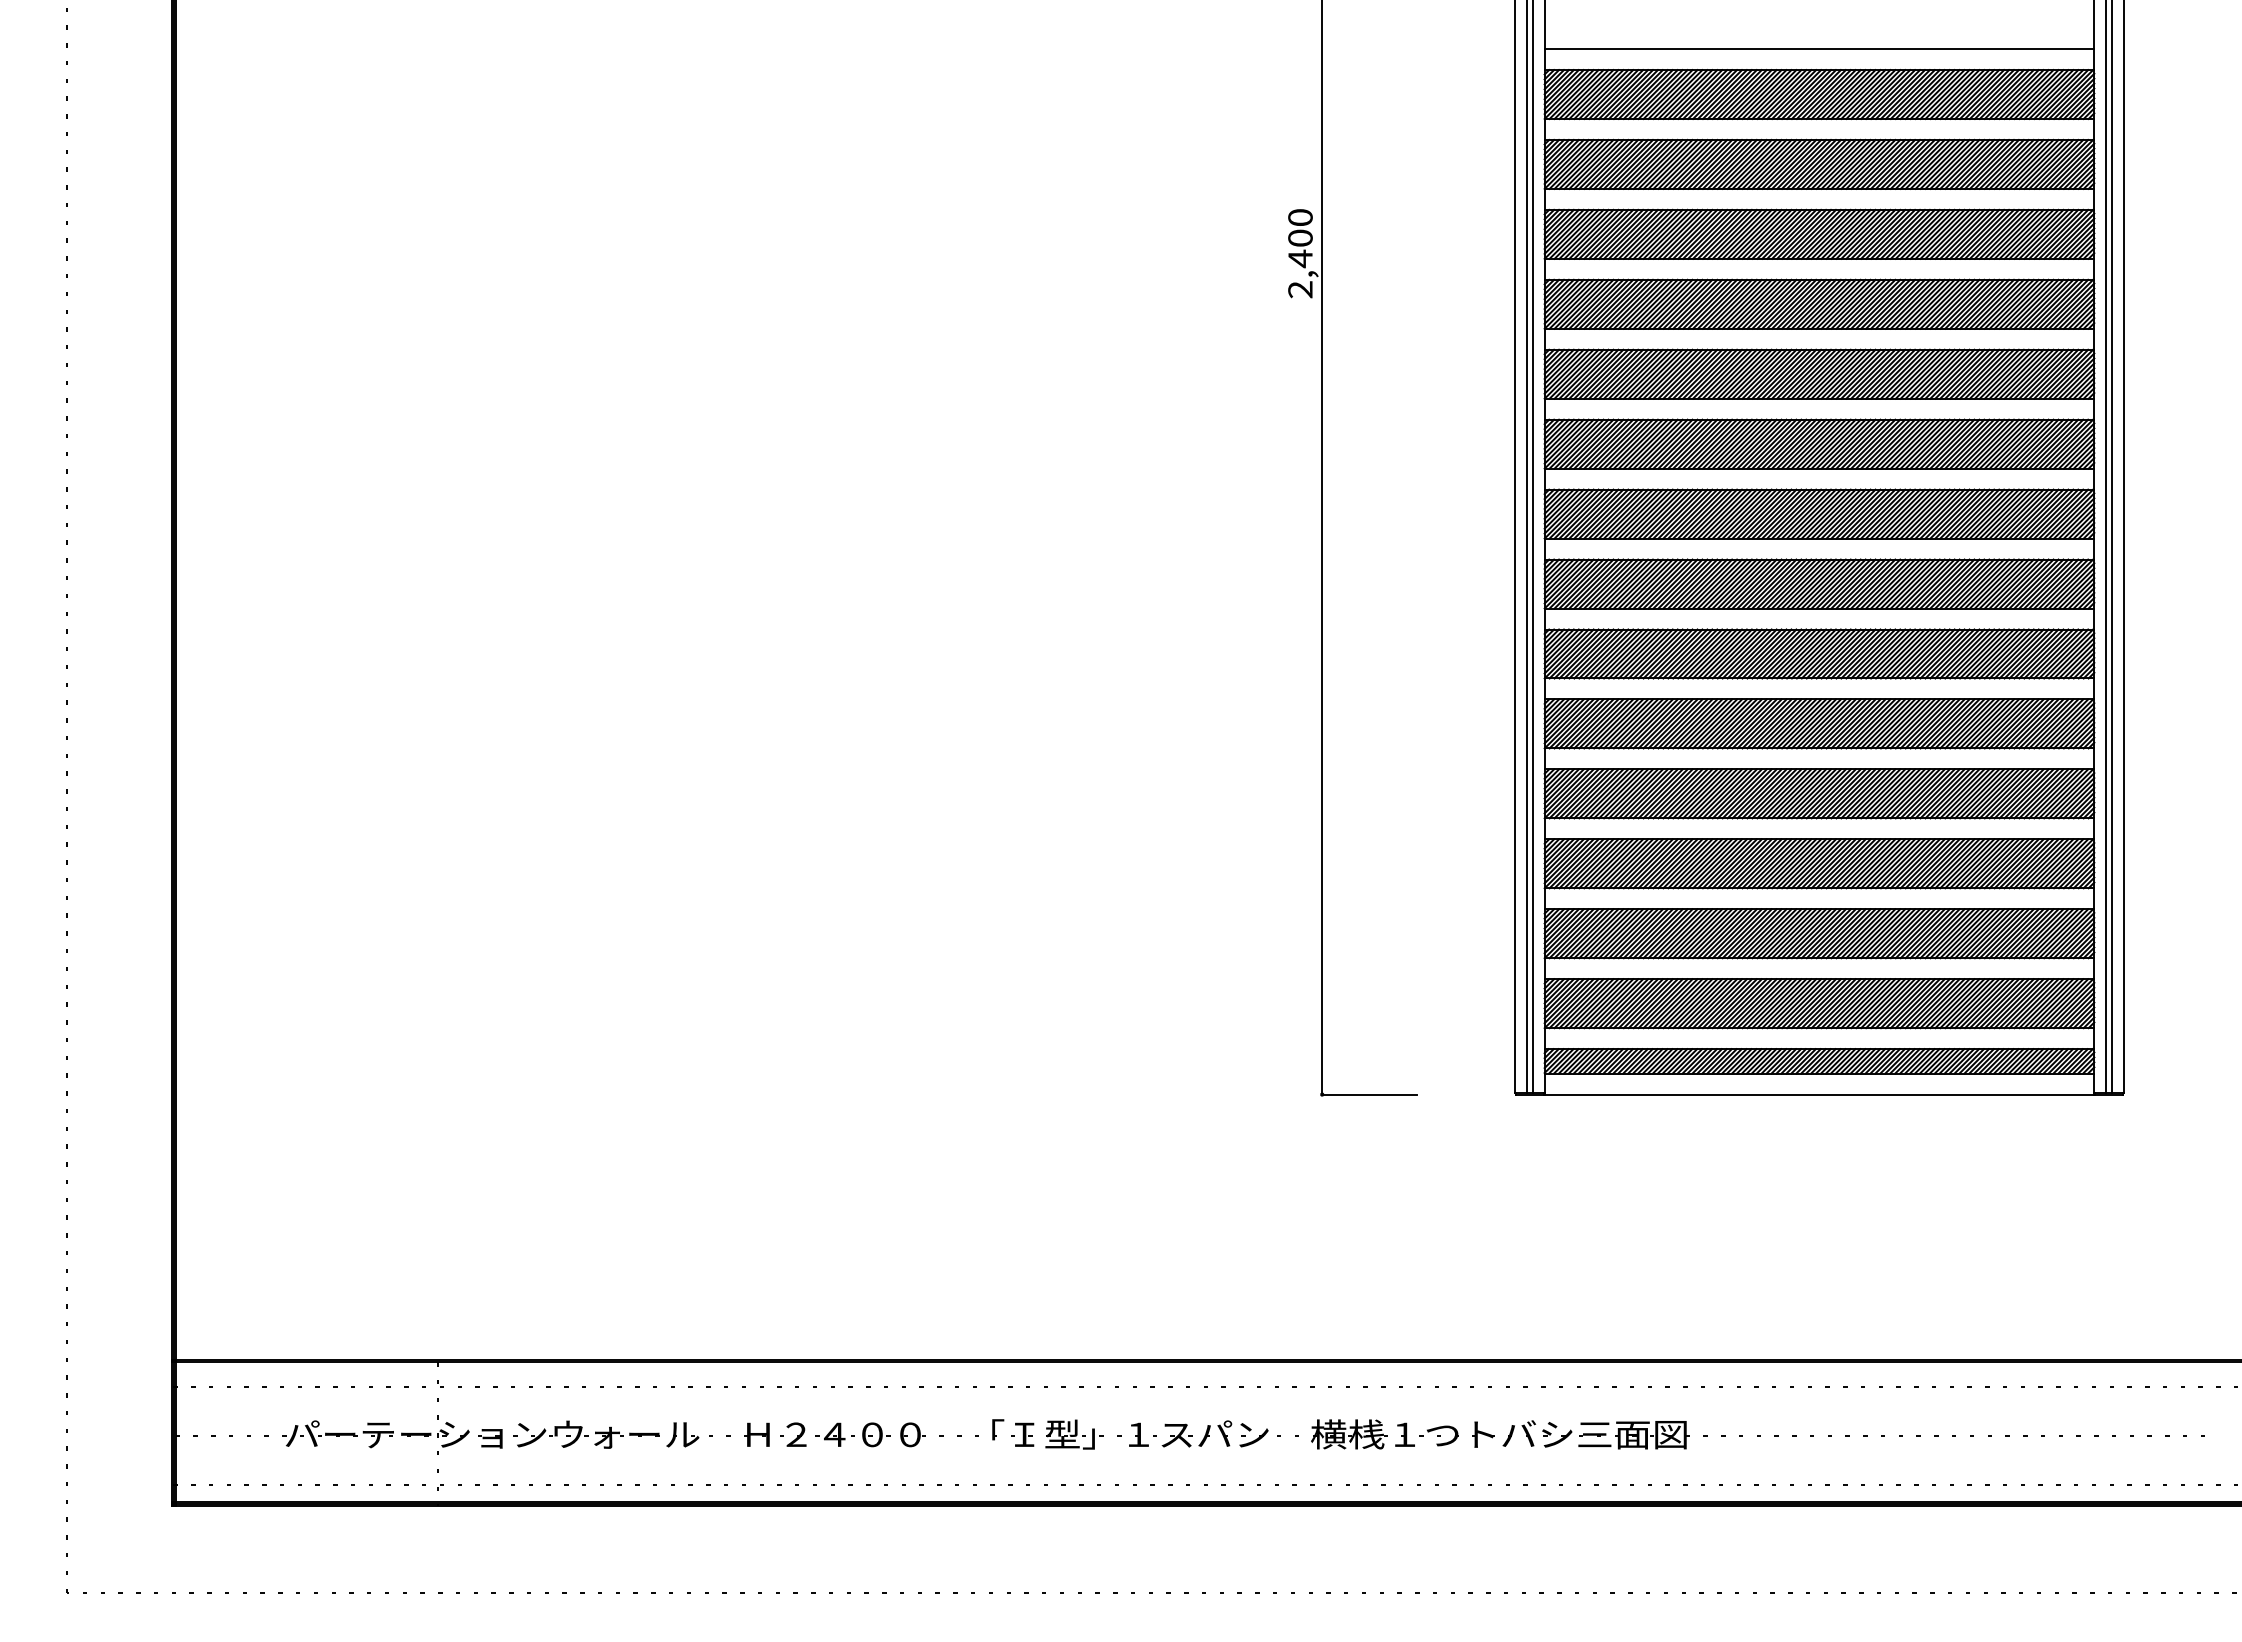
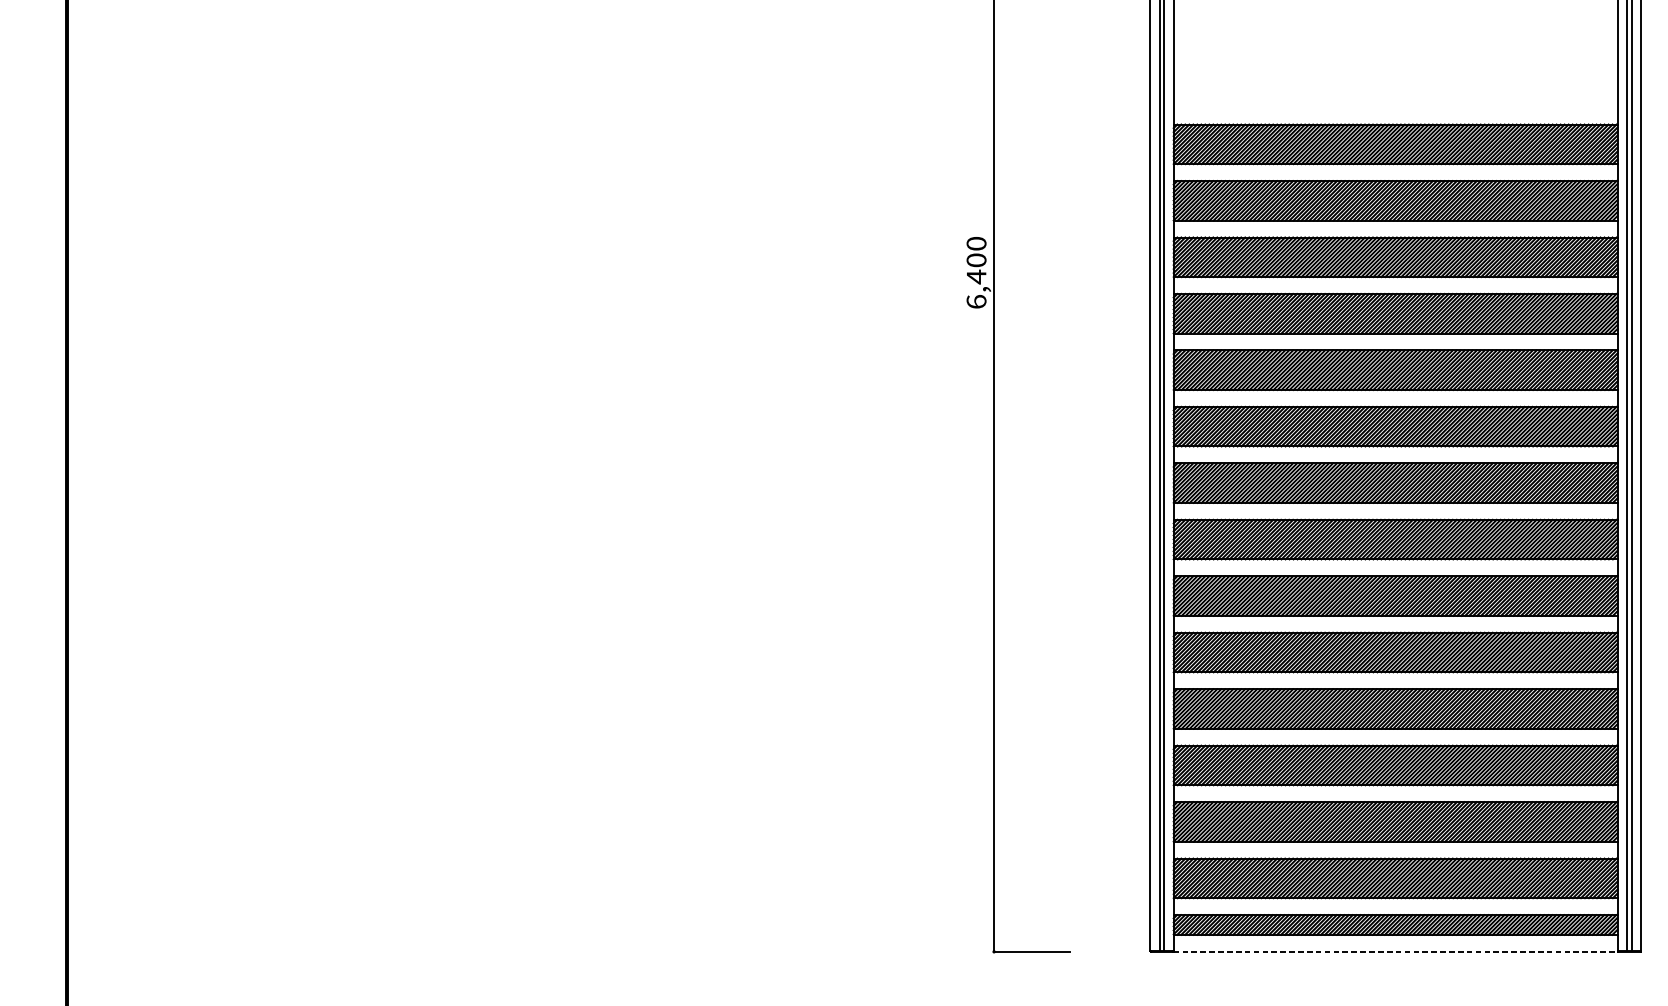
line: (1819, 49) -> (1395, 108), removed
text: (1300, 289) -> (976, 301), 2,400 -> 6,400
line: (1819, 1094) -> (1395, 951), solid -> dashed

